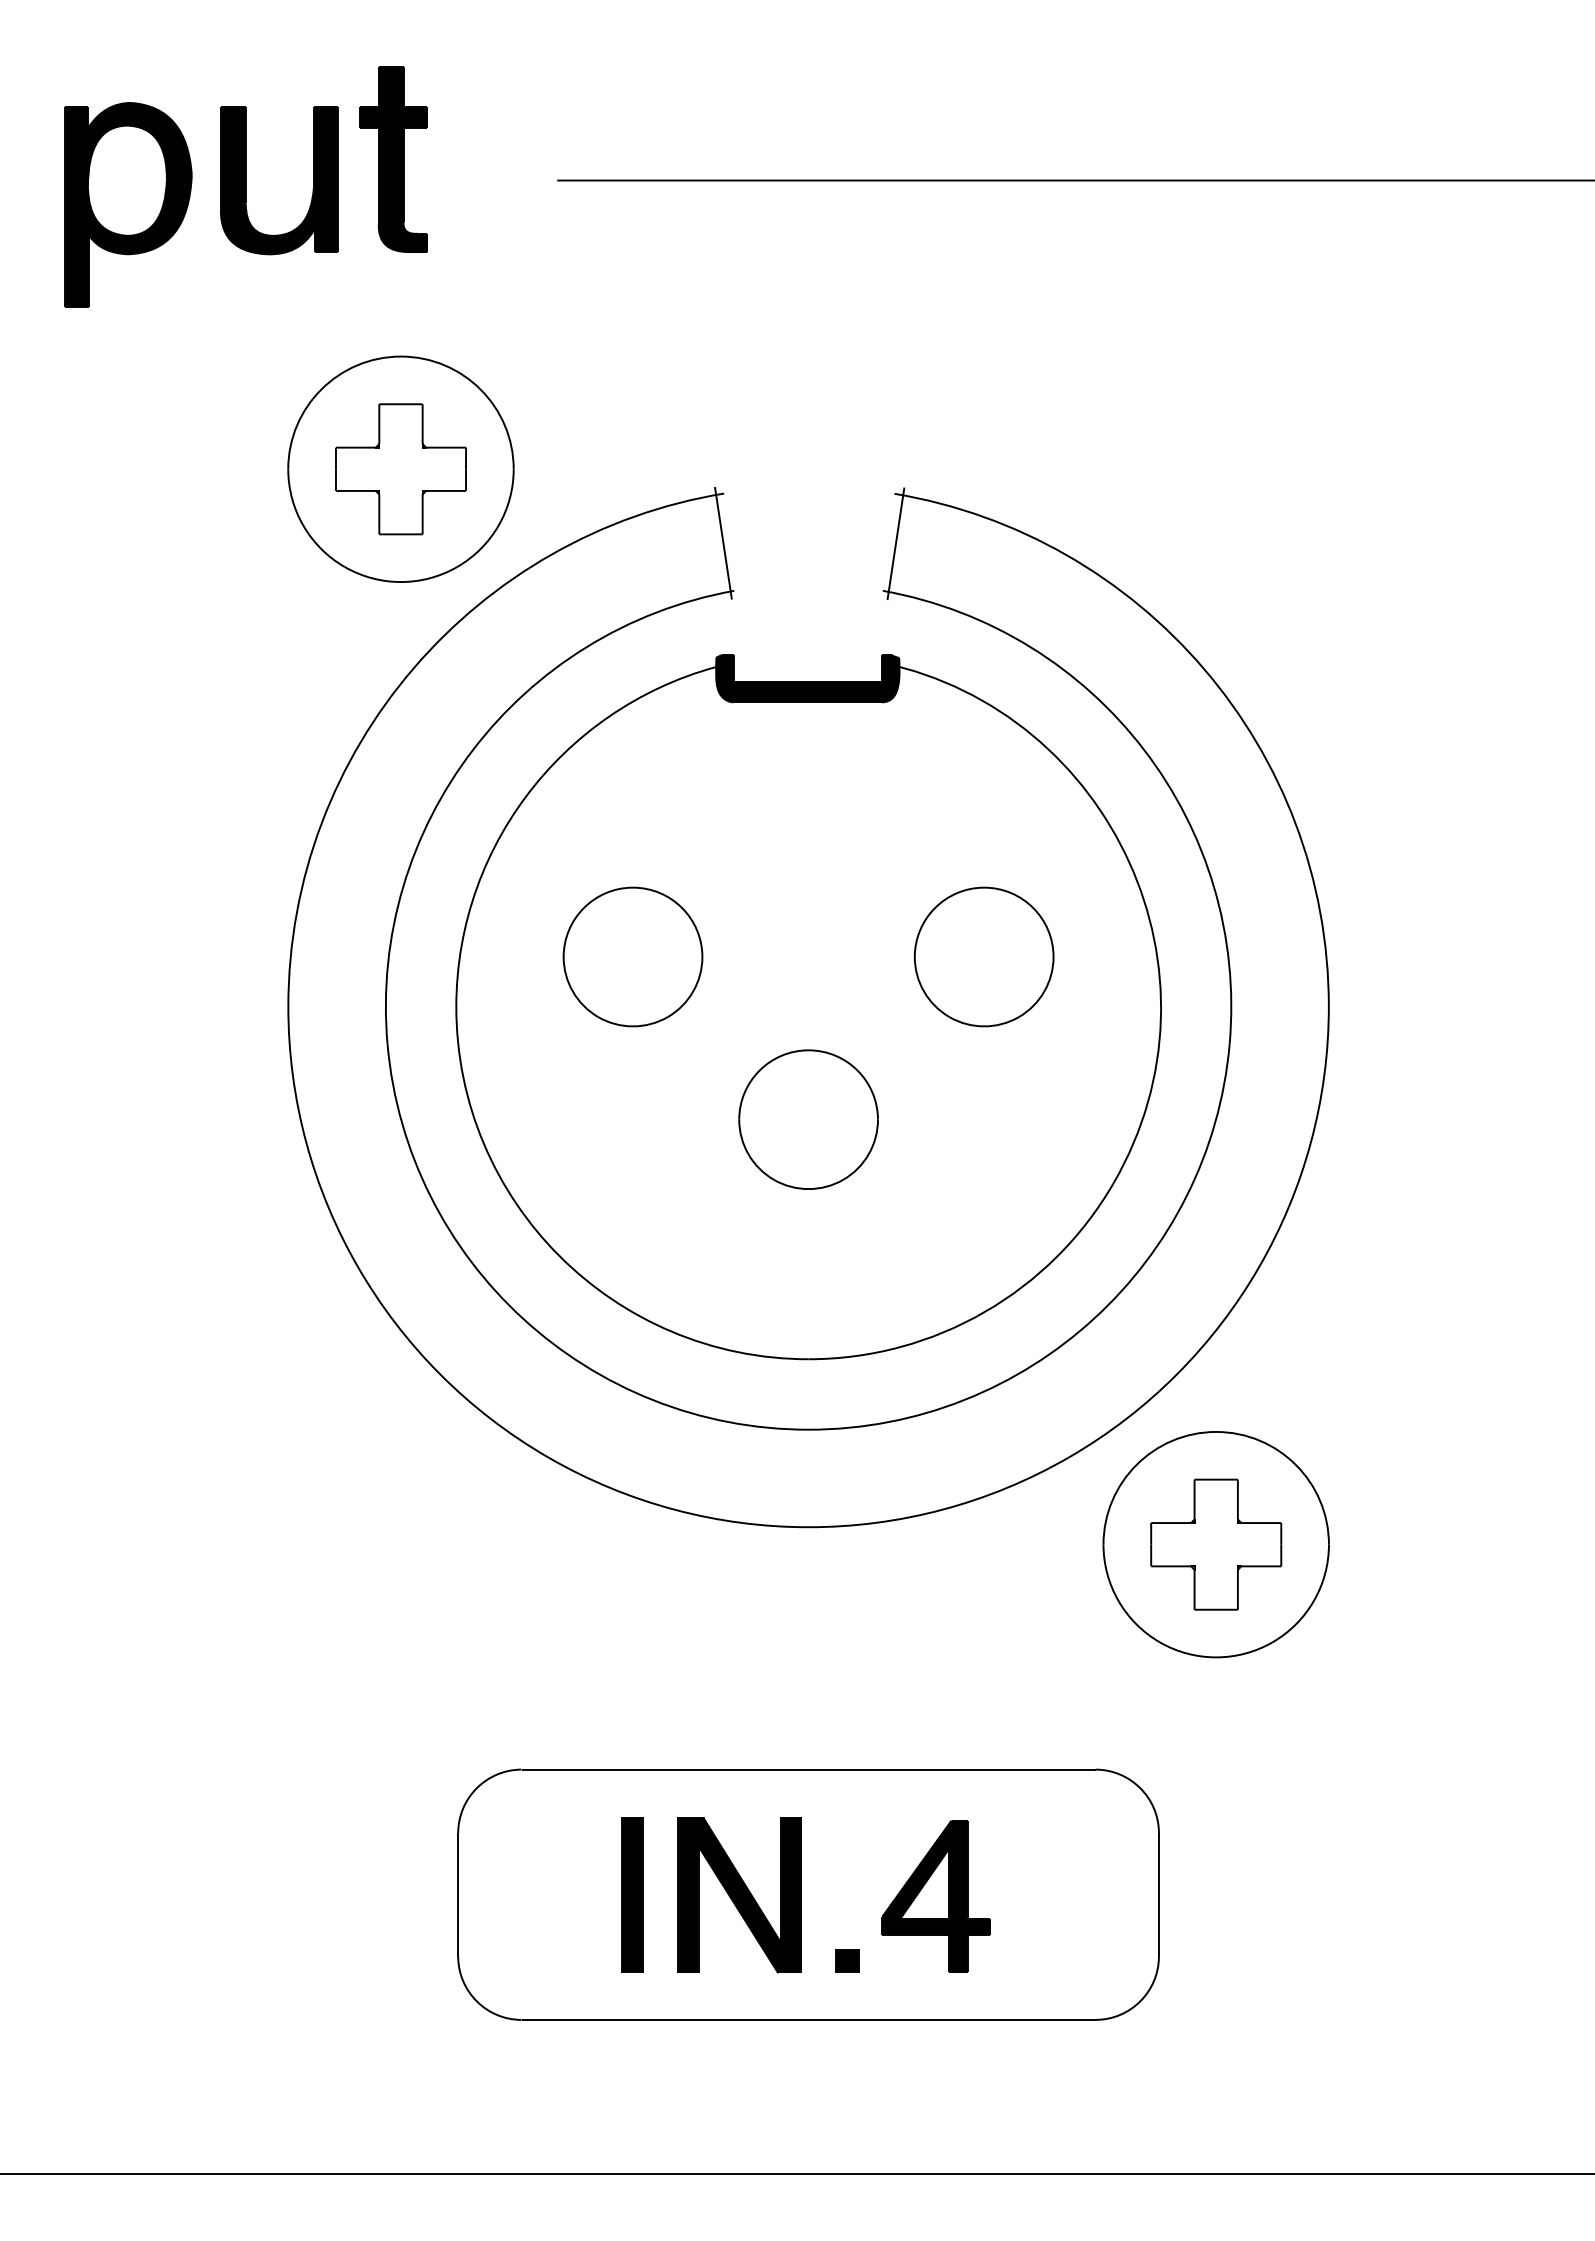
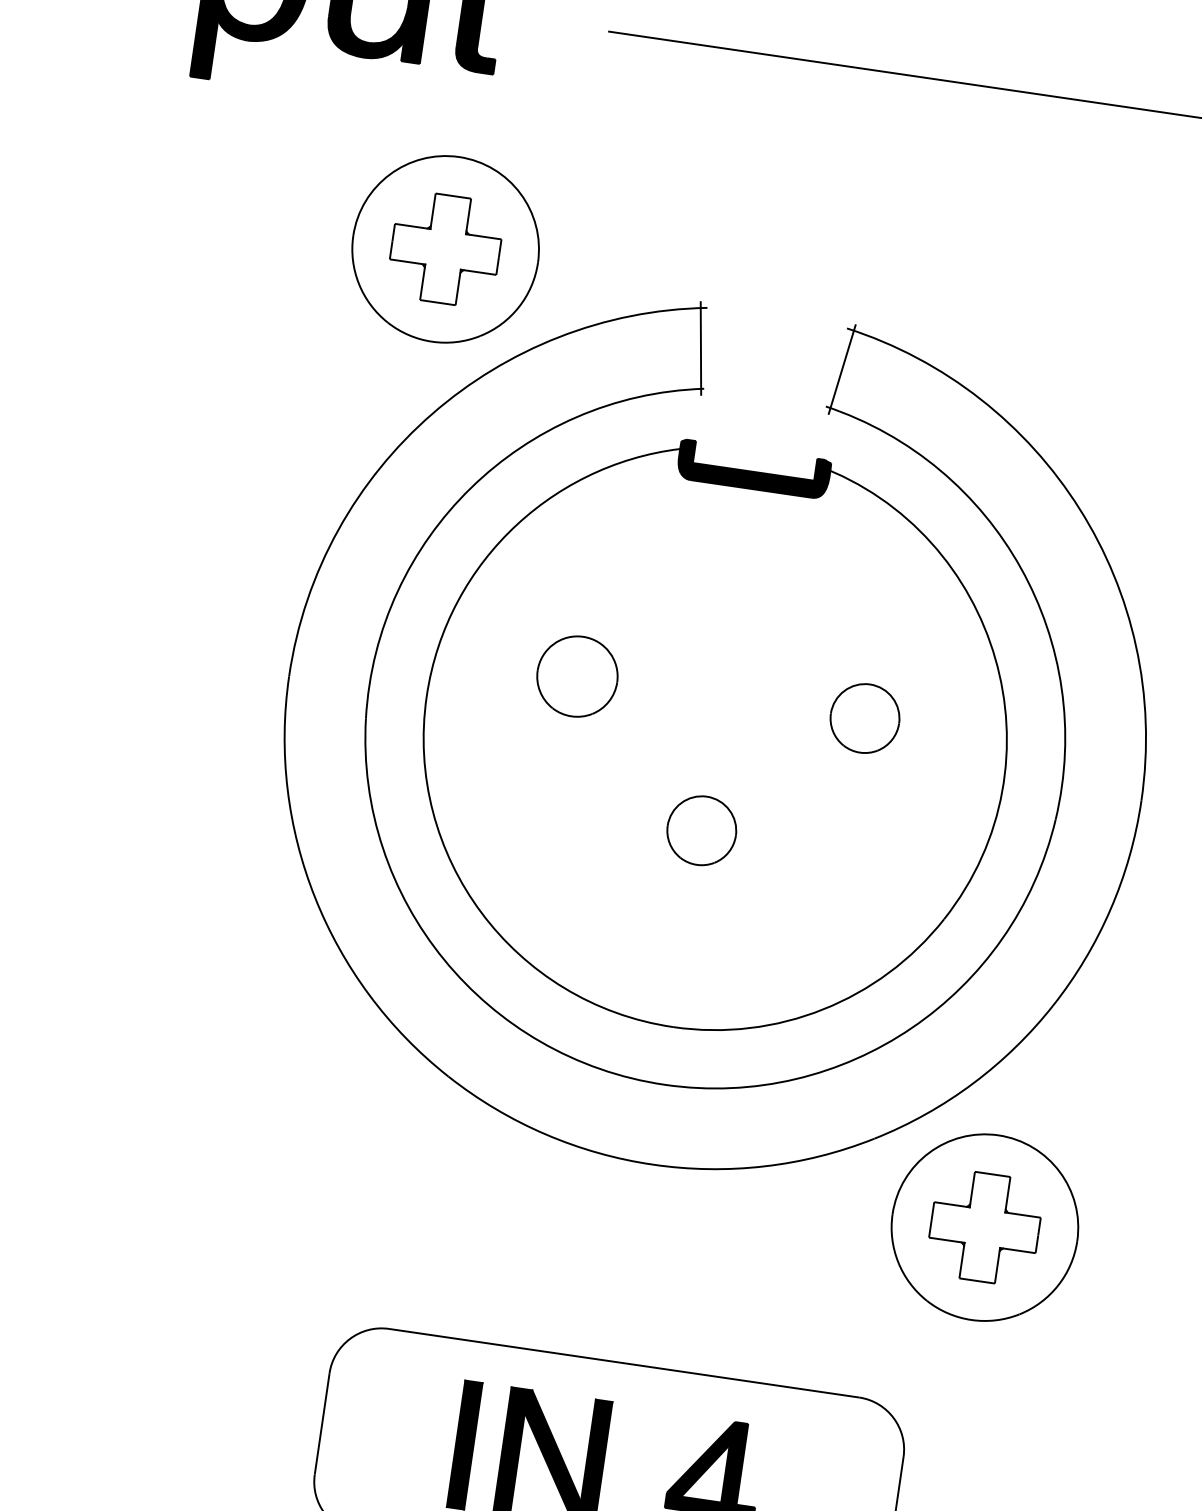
part: (632, 956) -> (577, 676), size x0.7
part: (983, 956) -> (864, 718), size x0.6
part: (808, 1119) -> (701, 830), size x0.6

